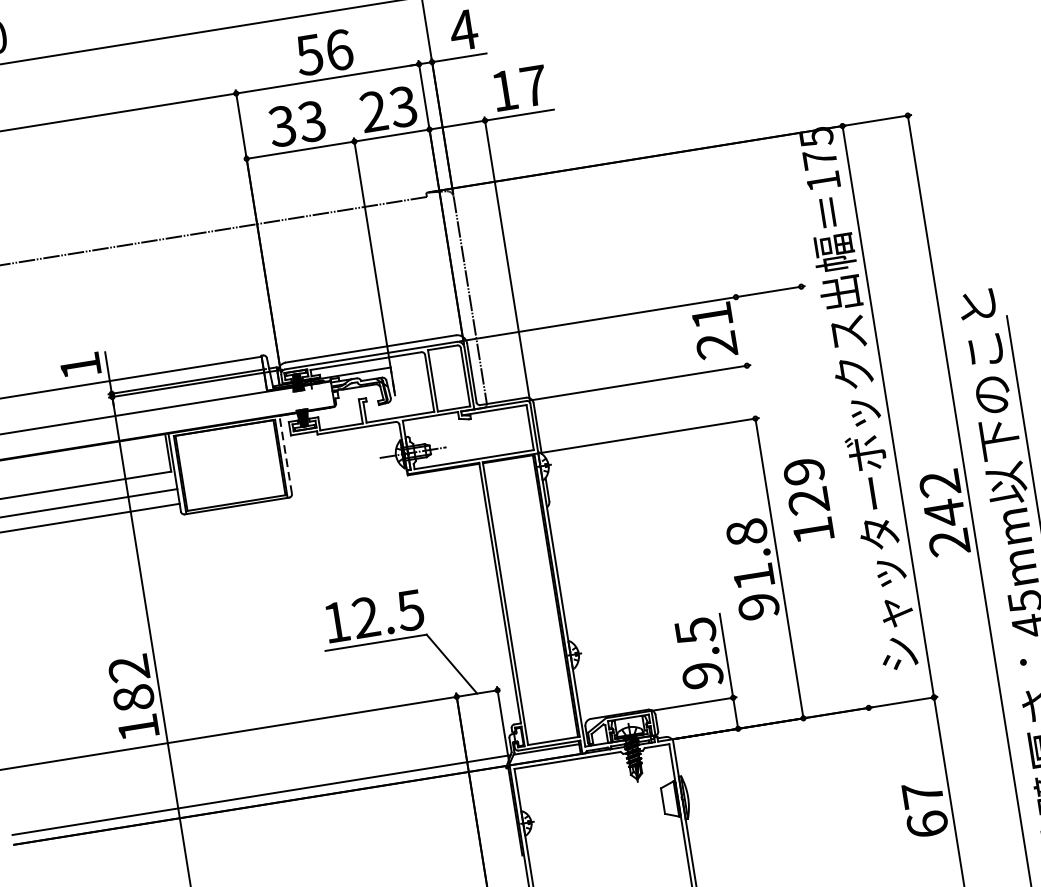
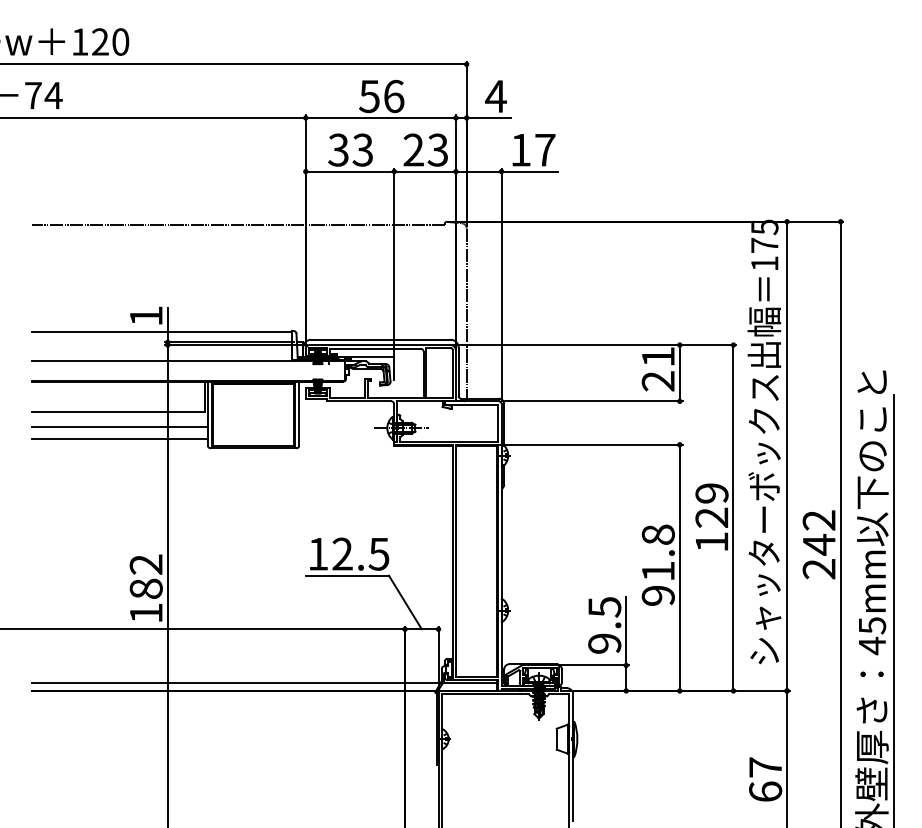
line: (741, 331) -> (679, 373), added
line: (286, 454) -> (299, 413), dashed -> solid
line: (834, 496) -> (733, 517), added

